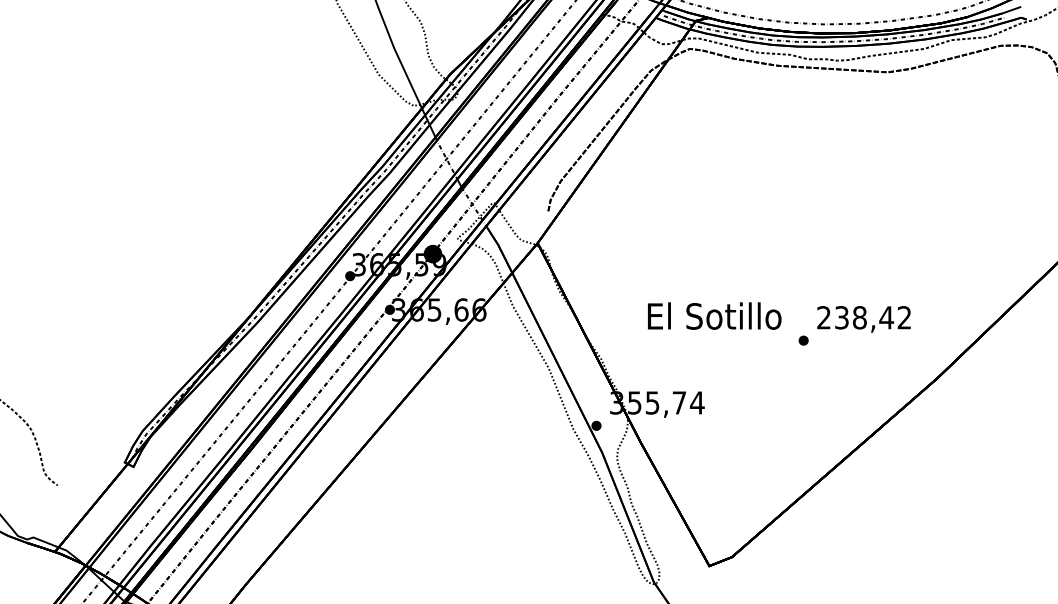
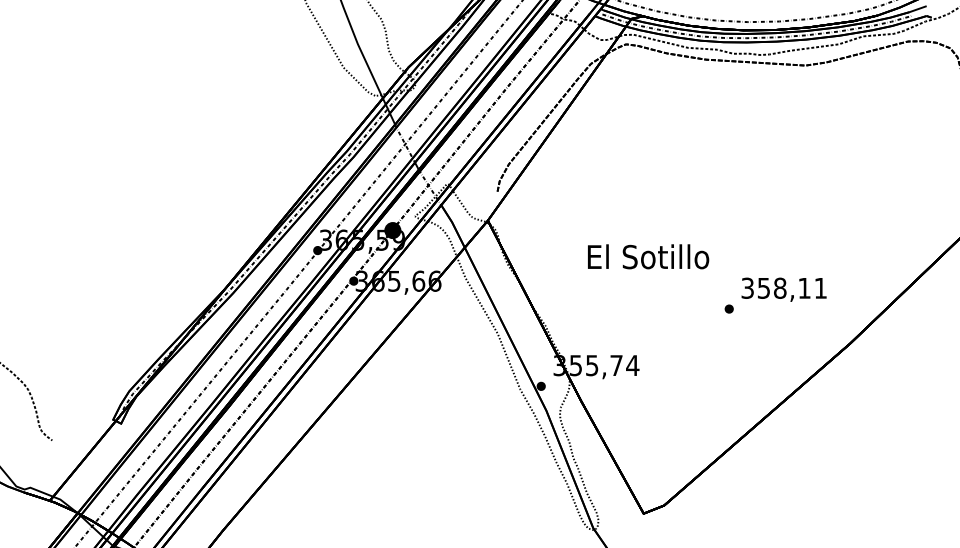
text: (714, 315) -> (648, 256), moved
text: (863, 316) -> (783, 287), 238,42 -> 358,11

